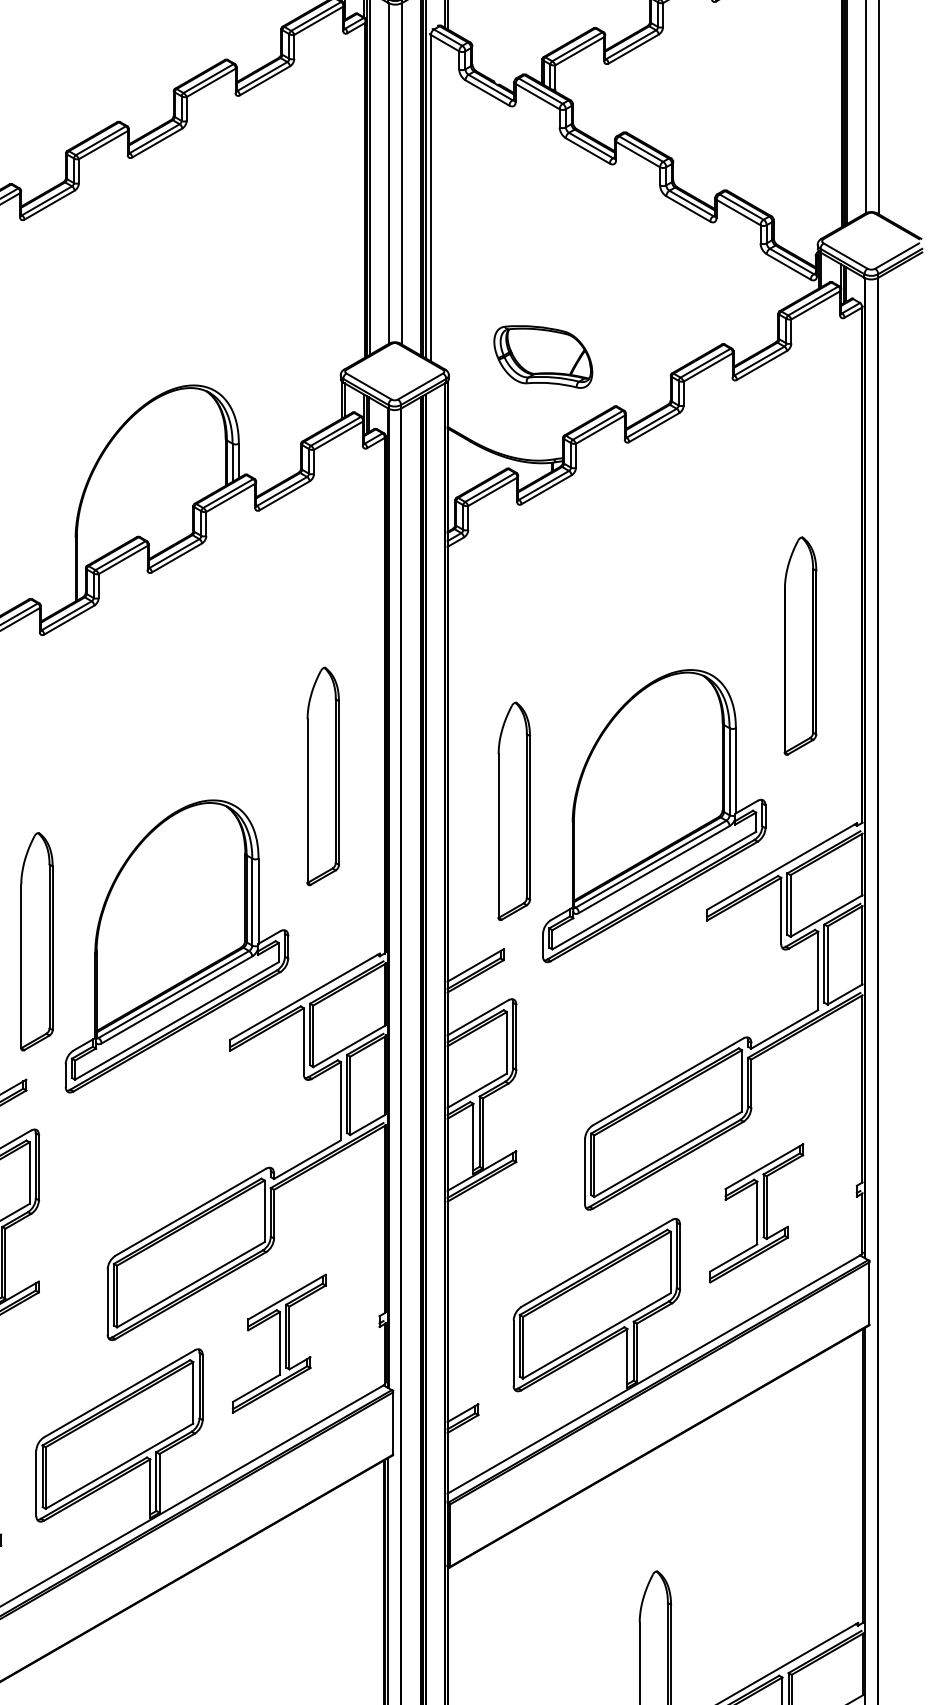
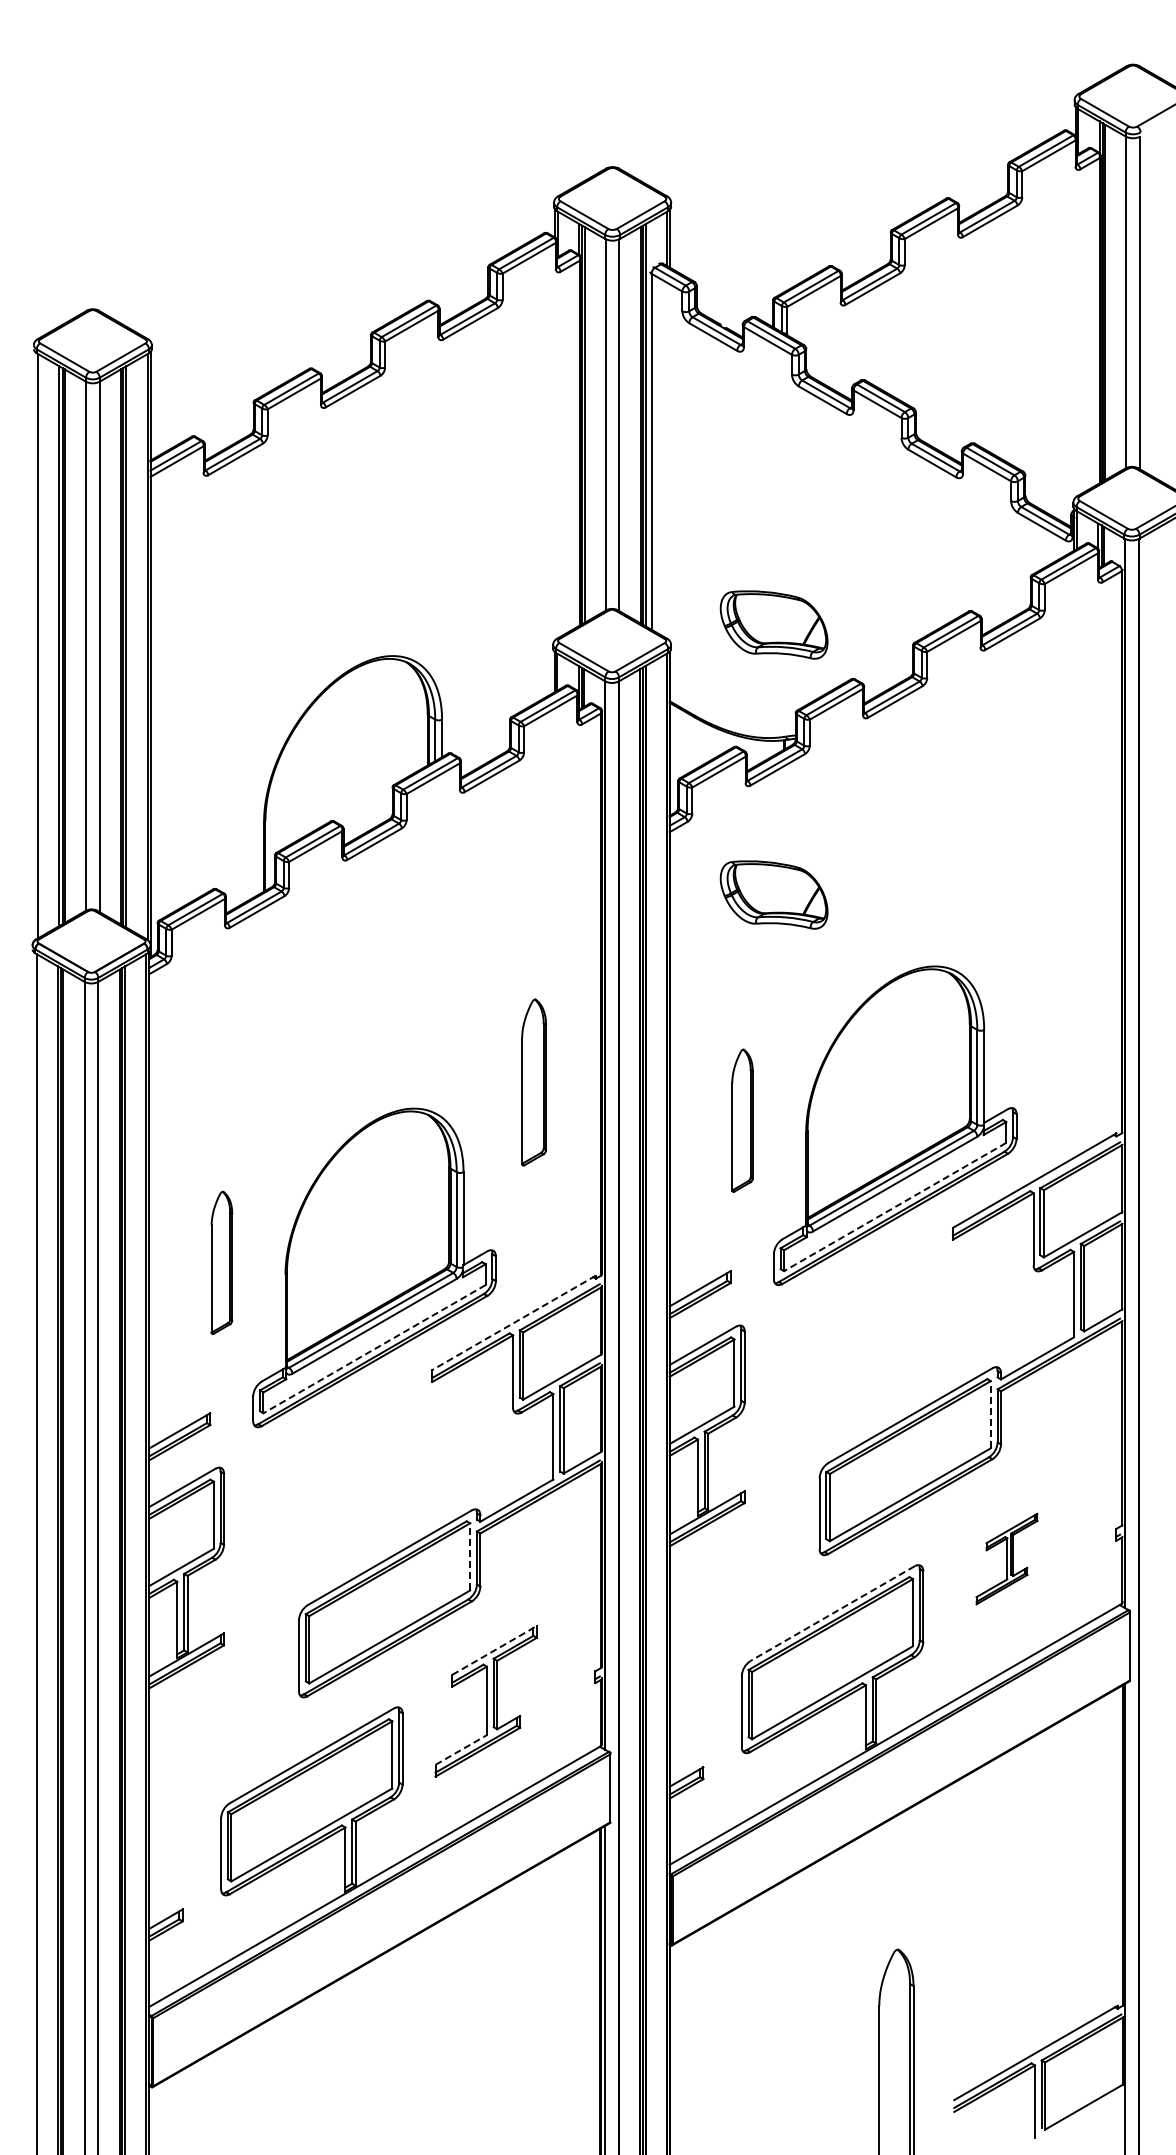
part: (542, 604) -> (773, 894), added
part: (800, 645) -> (1054, 939), removed
part: (322, 776) -> (533, 1082), size x0.7
part: (514, 811) -> (742, 1120), size x0.6
line: (653, 891) -> (894, 1207), solid -> dashed
part: (36, 941) -> (221, 1262), size x0.6
line: (304, 997) -> (513, 1323), solid -> dashed
line: (176, 1021) -> (374, 1349), solid -> dashed
line: (741, 1080) -> (990, 1414), solid -> dashed
line: (264, 1210) -> (470, 1556), solid -> dashed
part: (756, 1212) -> (1006, 1558), size x0.6
line: (596, 1263) -> (832, 1613), solid -> dashed
line: (286, 1297) -> (494, 1650), solid -> dashed
line: (256, 1387) -> (461, 1749), solid -> dashed

